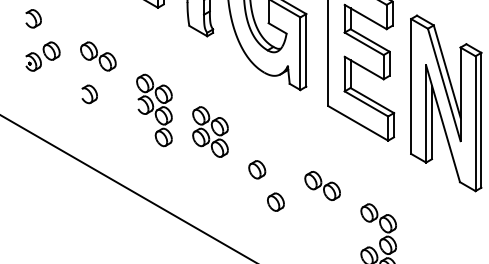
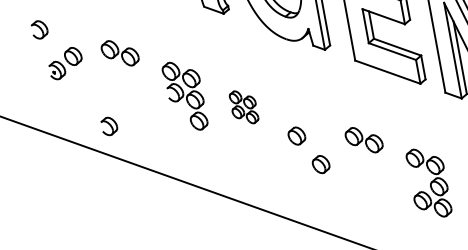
part: (33, 18) -> (39, 29), moved
part: (89, 94) -> (109, 126), moved
part: (210, 131) -> (244, 106), size x0.7

